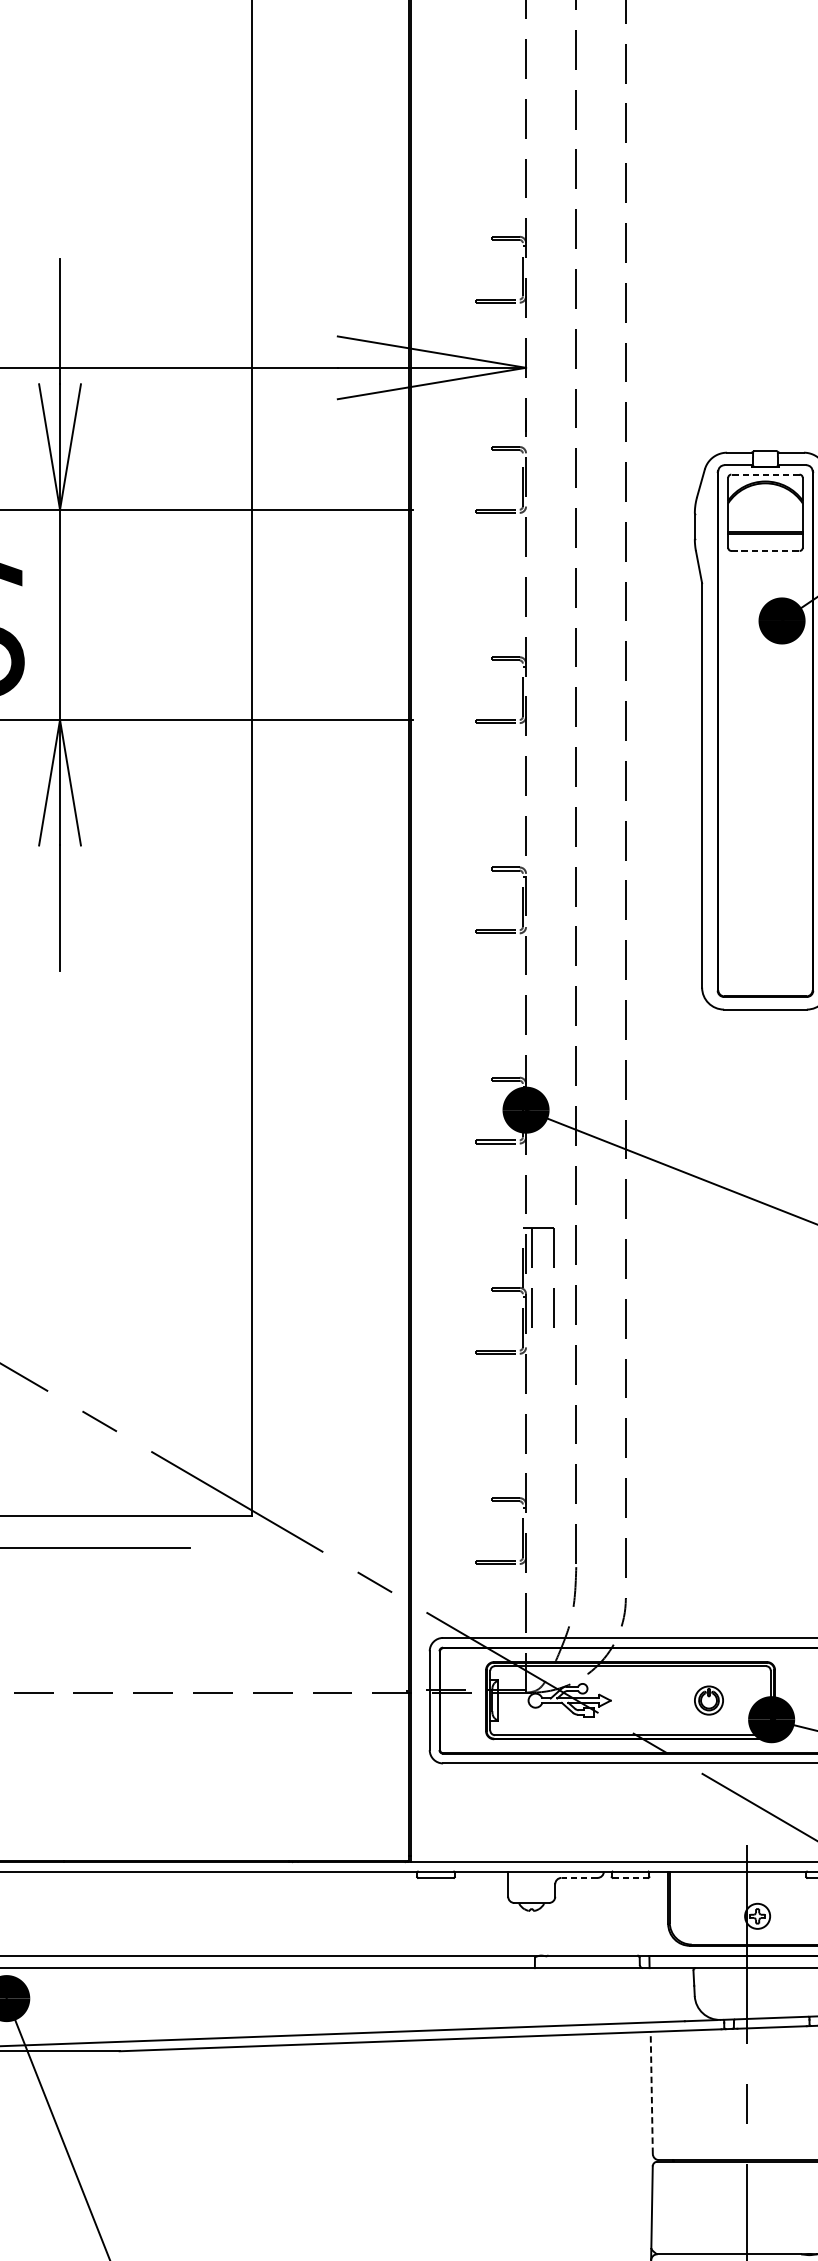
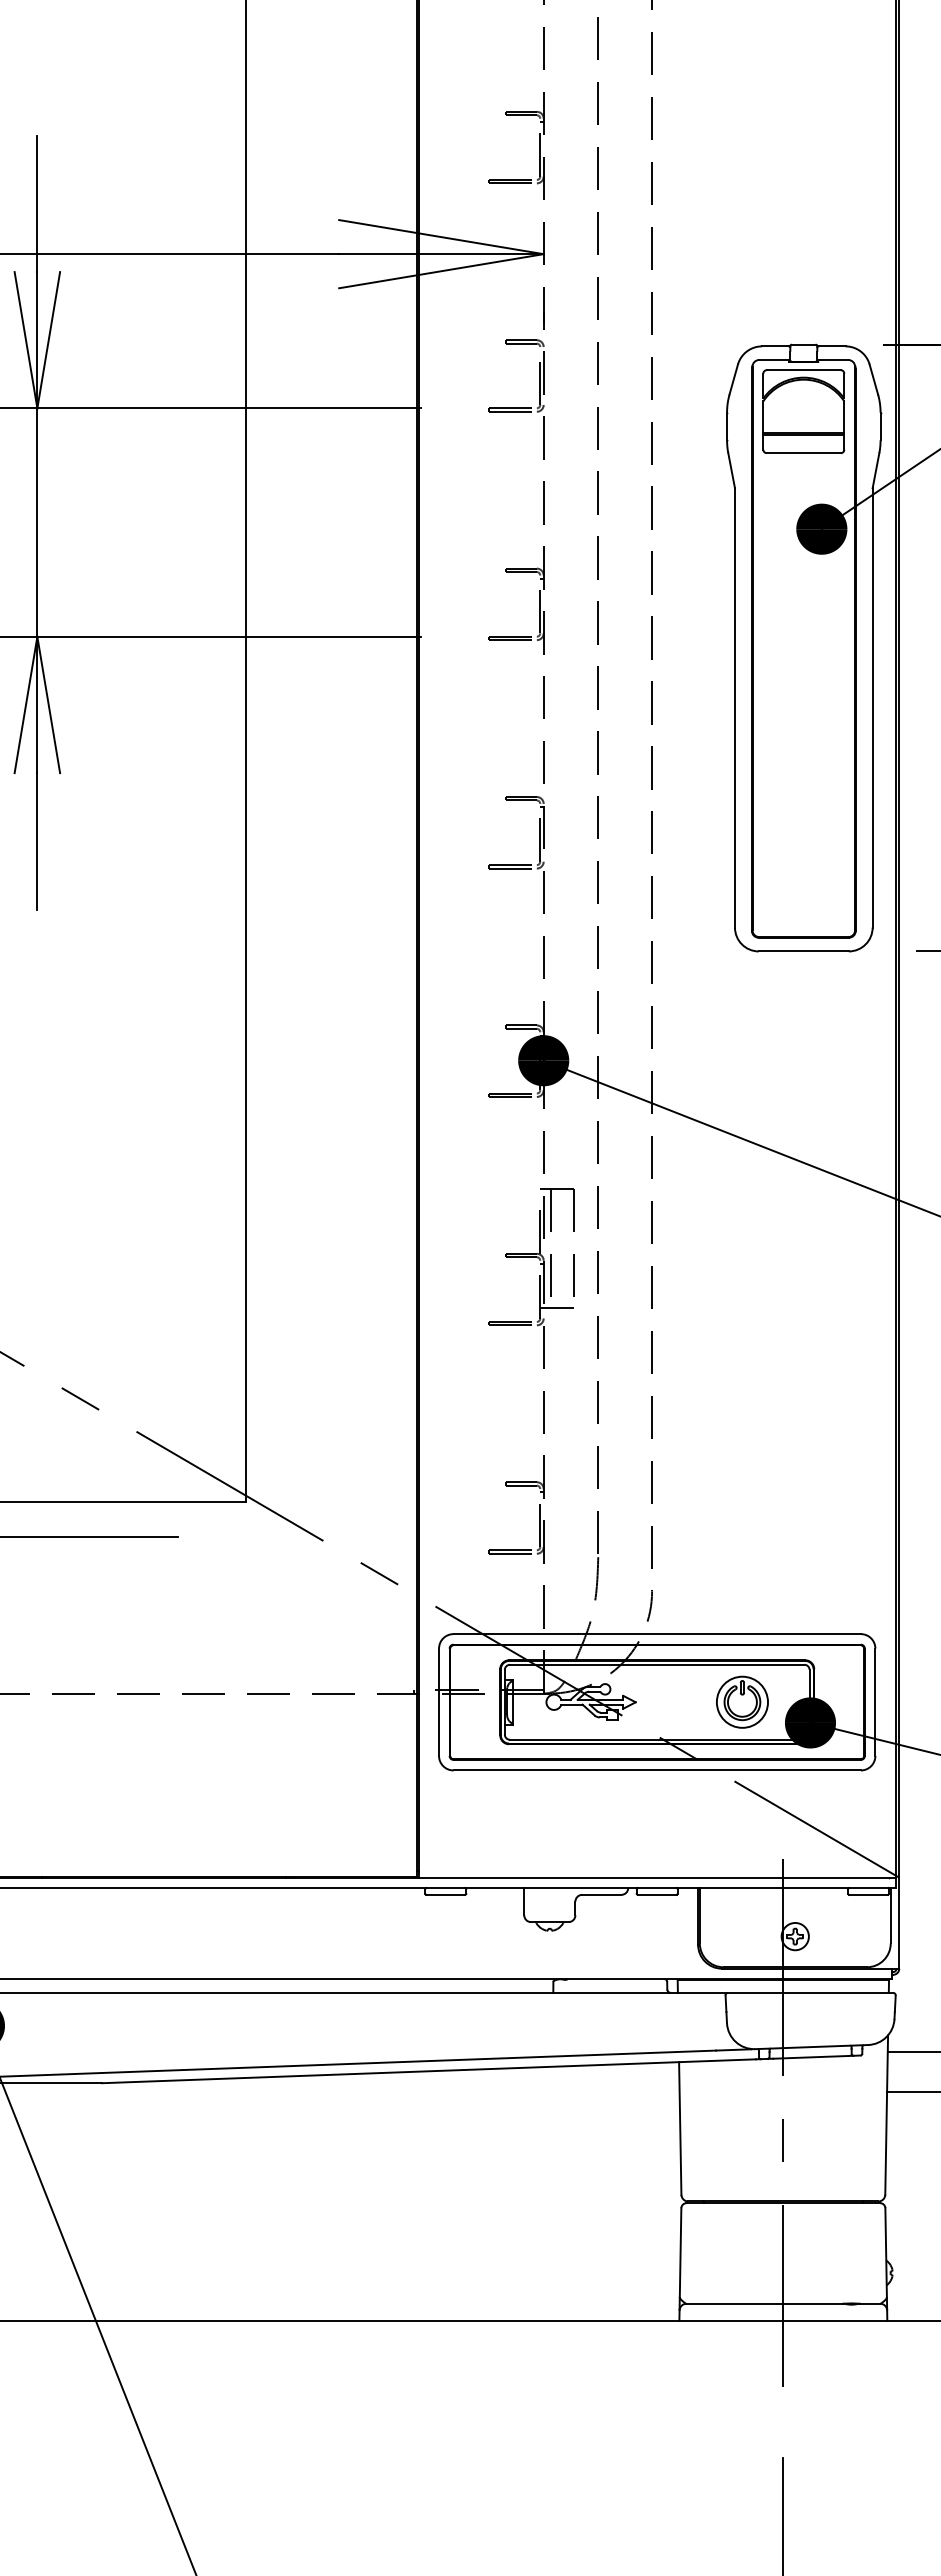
line: (765, 474) -> (803, 370), dashed -> solid
line: (766, 551) -> (804, 453), dashed -> solid
line: (538, 1338) -> (557, 1308), added
part: (709, 1699) -> (742, 1701), size x1.67
line: (579, 1877) -> (601, 1894), dashed -> solid
line: (630, 1877) -> (657, 1894), dashed -> solid
line: (651, 2092) -> (680, 2127), dashed -> solid

